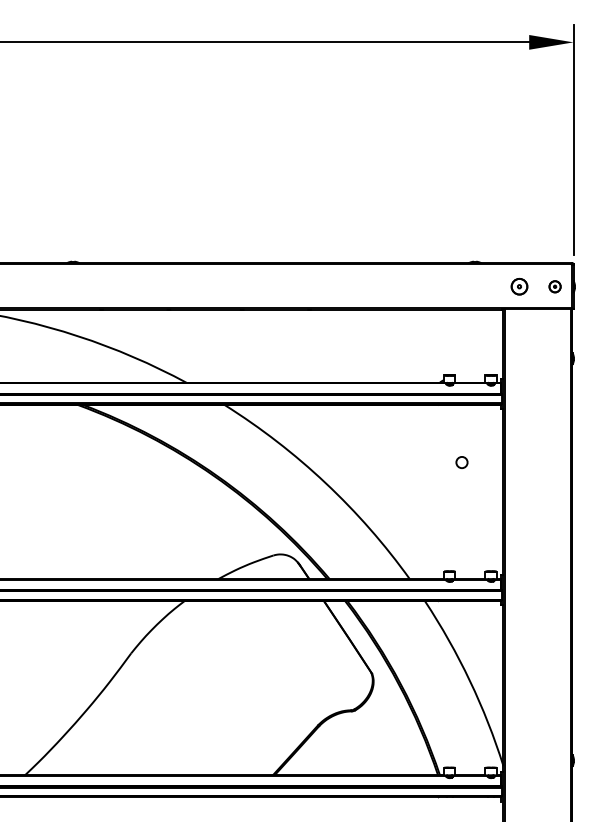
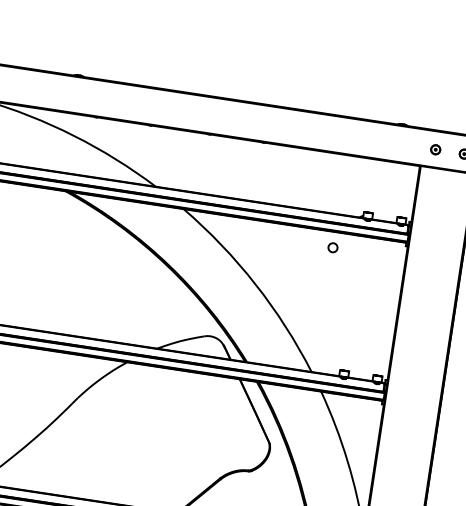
part: (519, 286) -> (435, 149), size x0.71
circle: (461, 462) -> (332, 247), moved

